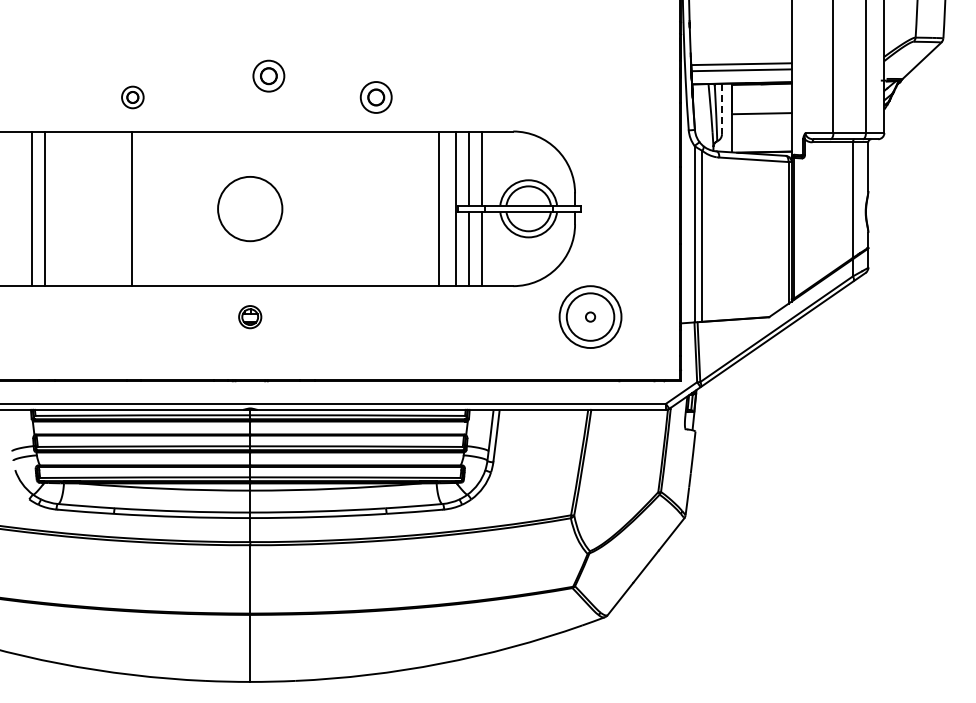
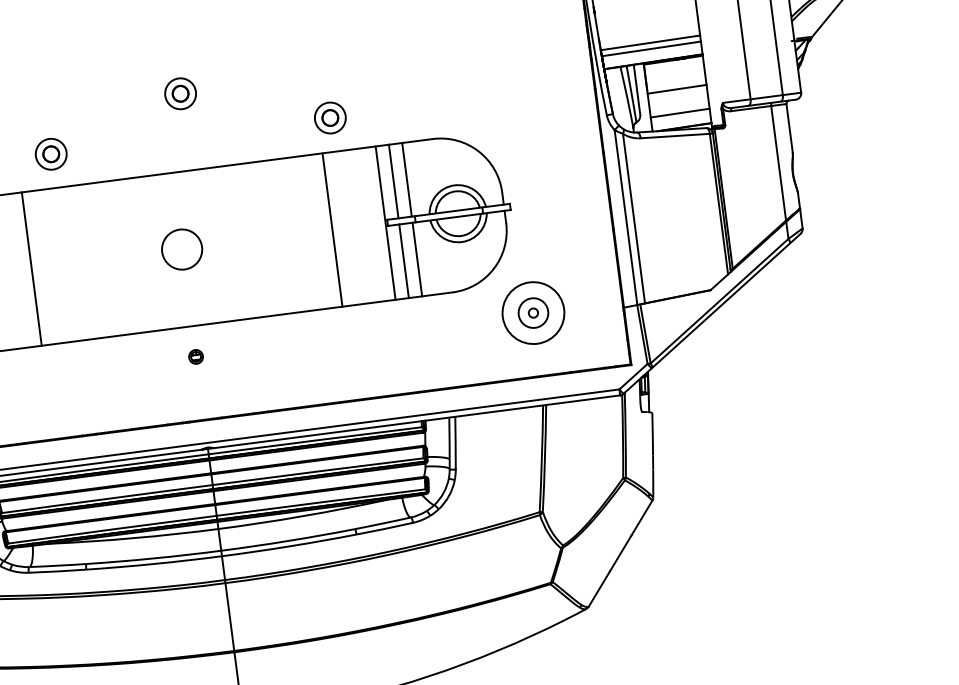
part: (268, 75) -> (180, 93), moved
part: (132, 97) -> (50, 154), size x1.43
part: (375, 97) -> (329, 118), moved
line: (722, 109) -> (637, 90), dashed -> solid
line: (761, 137) -> (679, 112), added
line: (131, 208) -> (31, 268), moved
circle: (250, 208) -> (182, 249), size x0.62
line: (438, 208) -> (332, 229), moved
part: (250, 316) -> (196, 356), size x0.62
circle: (590, 316) -> (533, 312), size x0.62

